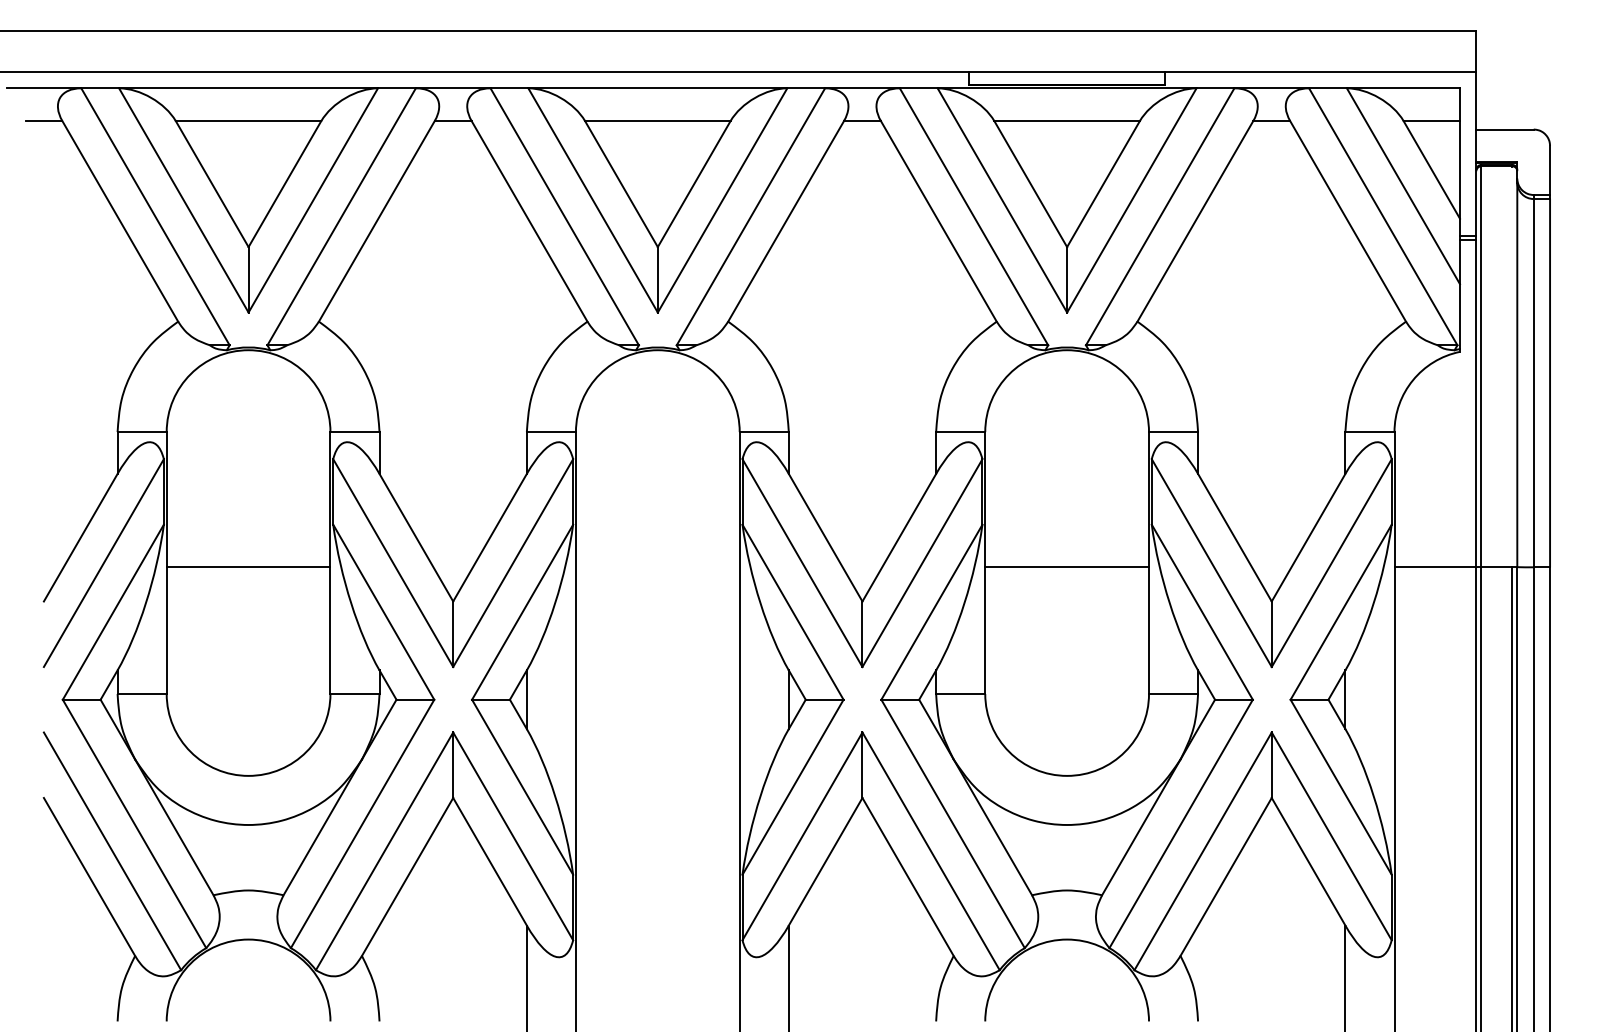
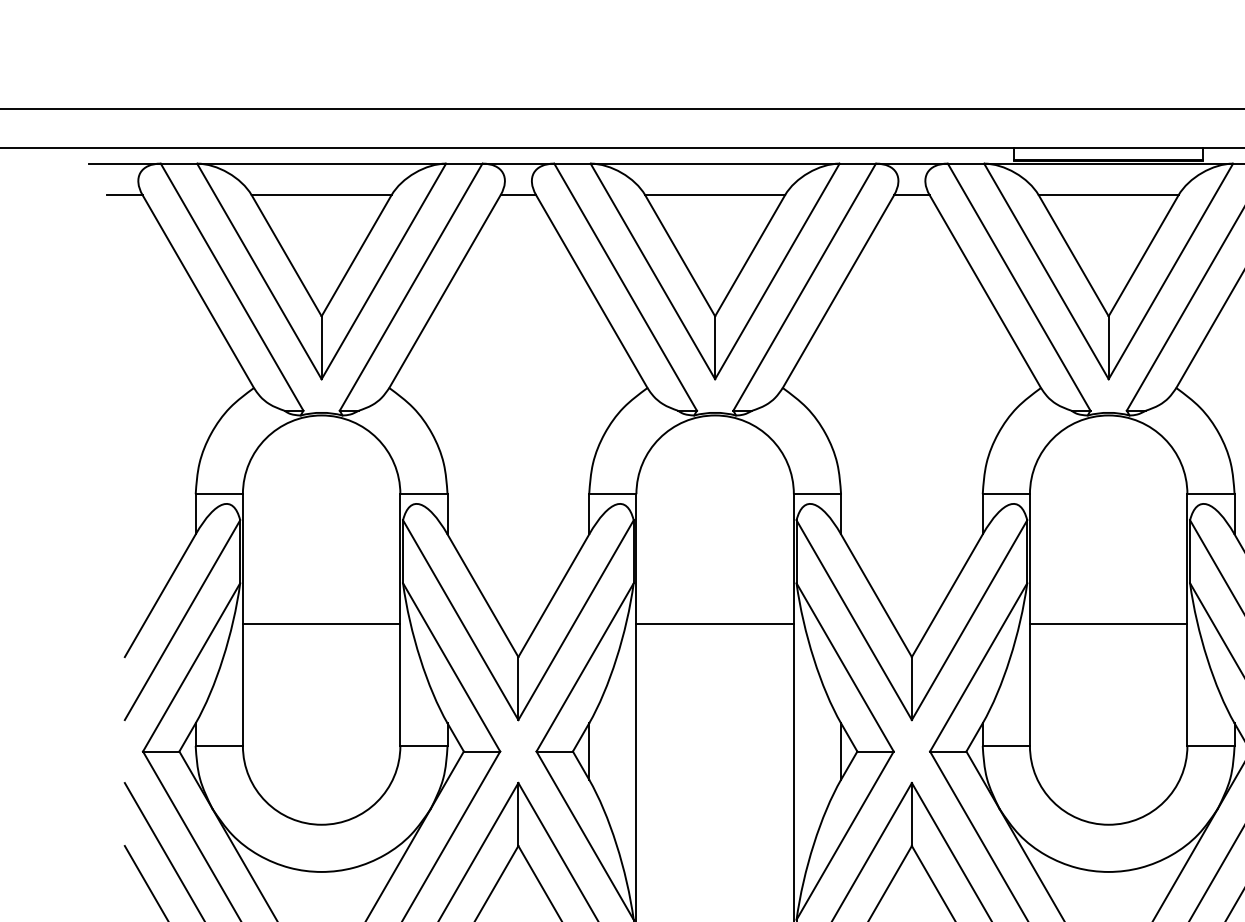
line: (657, 567) -> (714, 624), added

